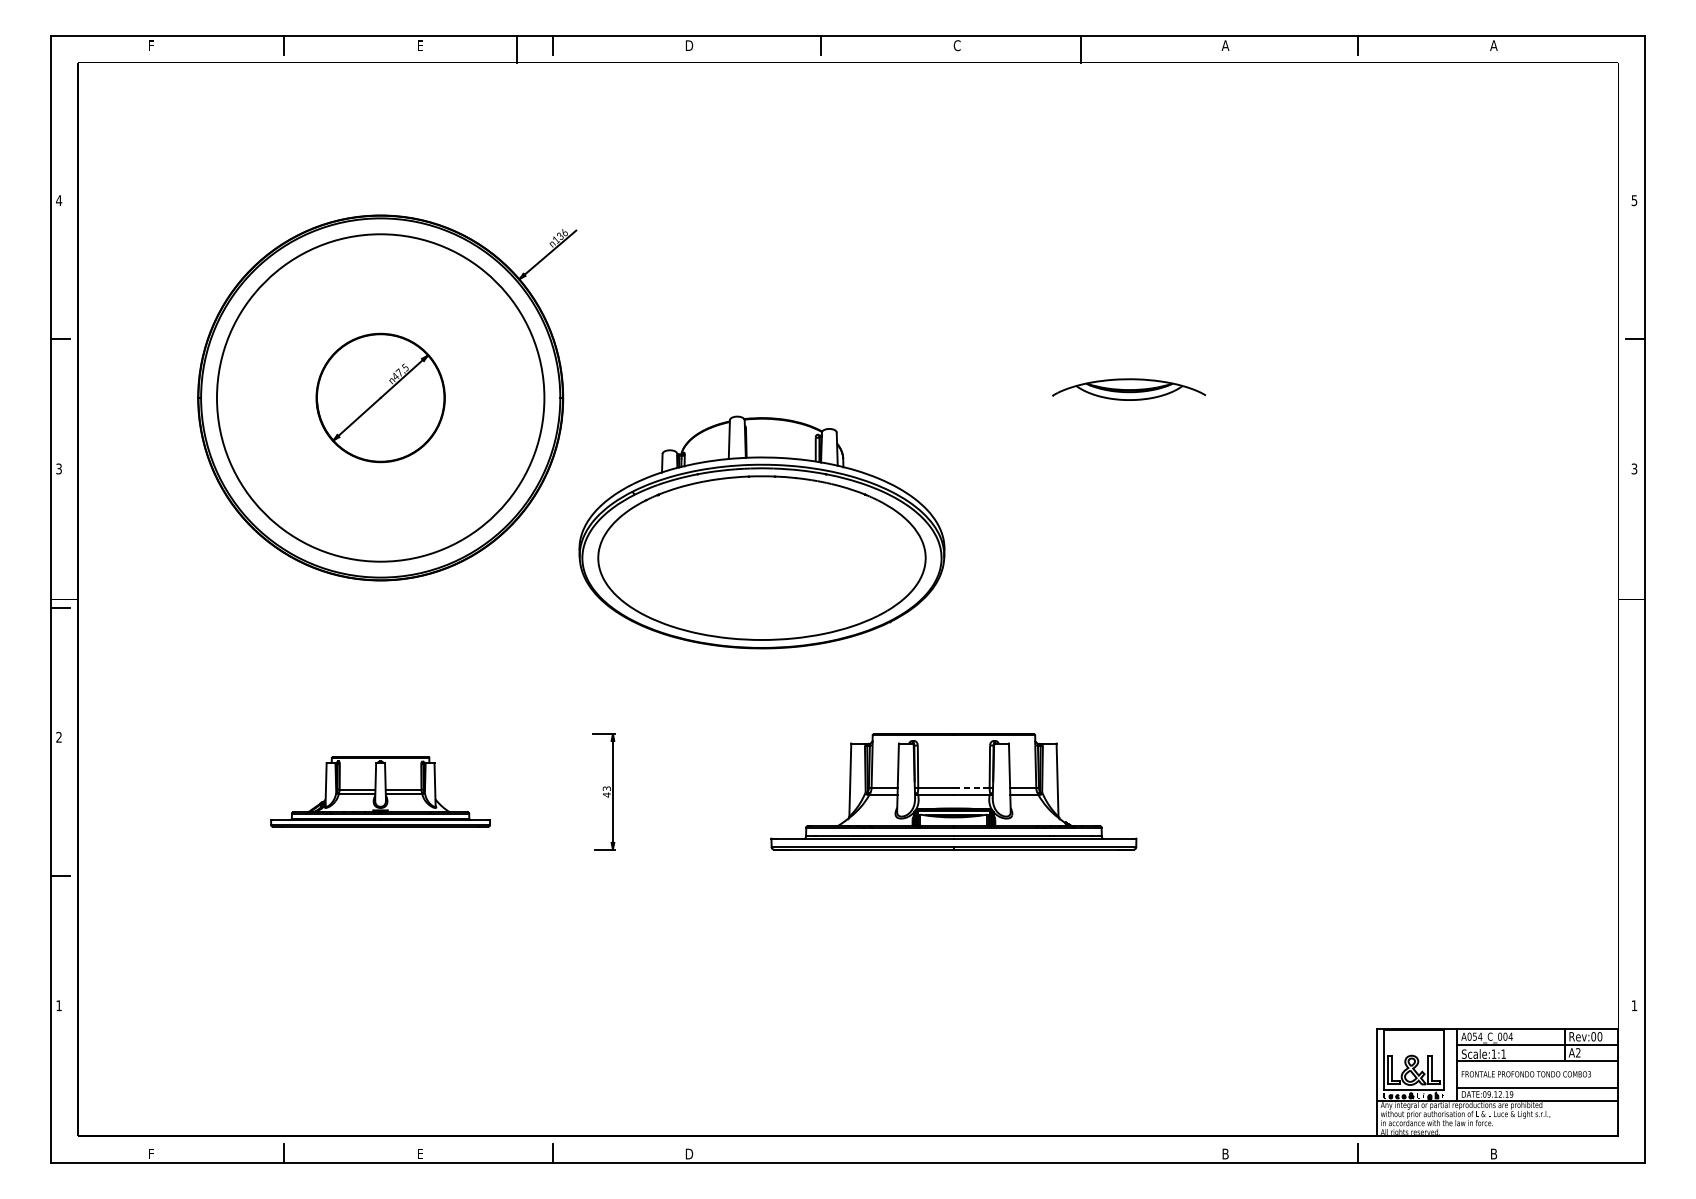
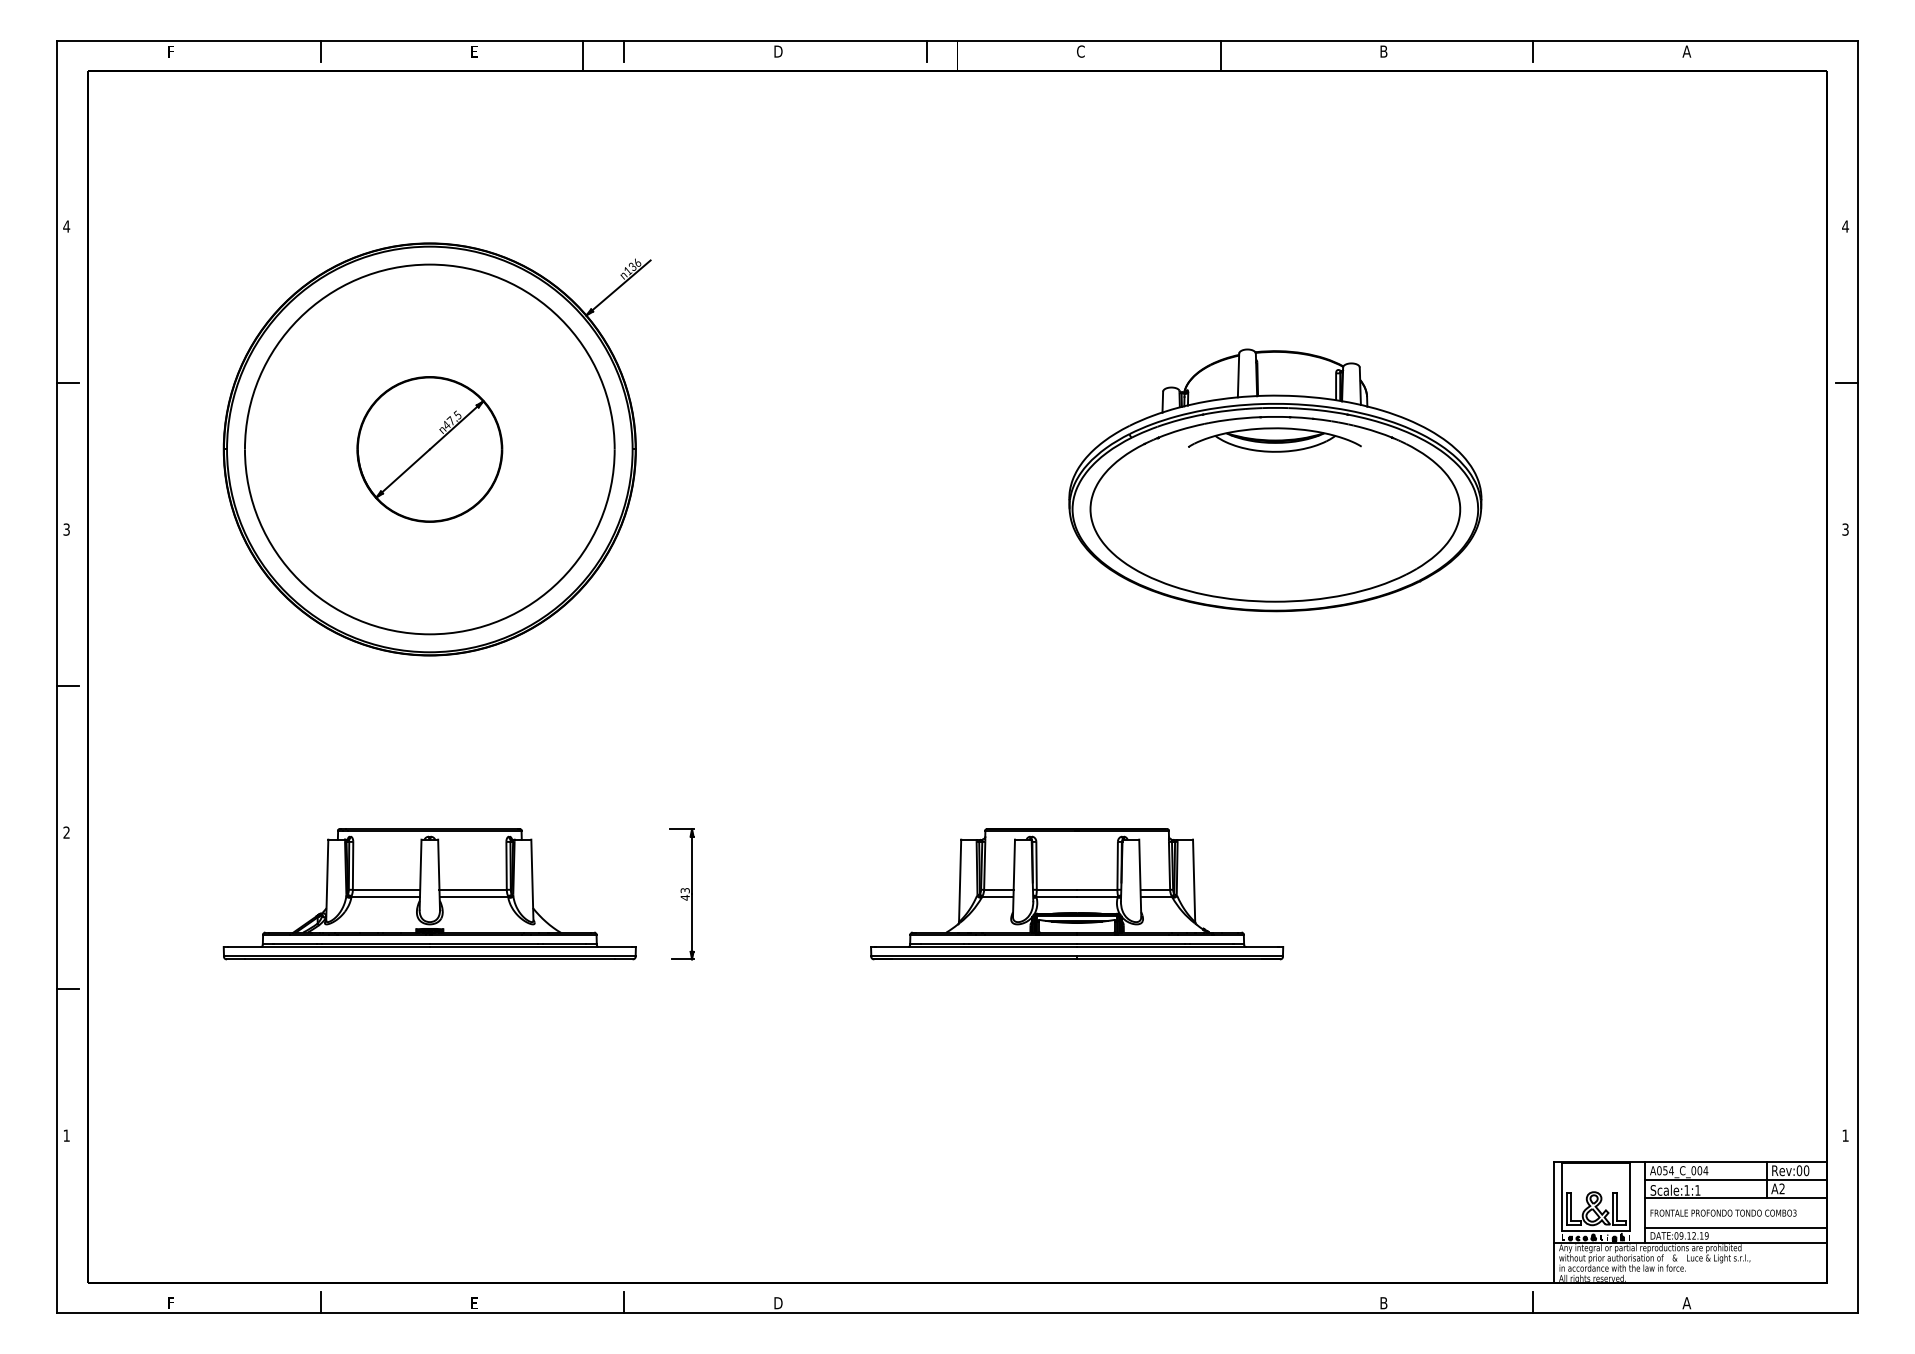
text: (1225, 45) -> (1383, 51), A -> B
text: (1634, 200) -> (1845, 226), 5 -> 4
part: (762, 532) -> (1275, 480), moved
line: (971, 787) -> (1096, 889), dashed -> solid
part: (380, 792) -> (429, 894), size x1.67
text: (1493, 1154) -> (1686, 1303), B -> A

